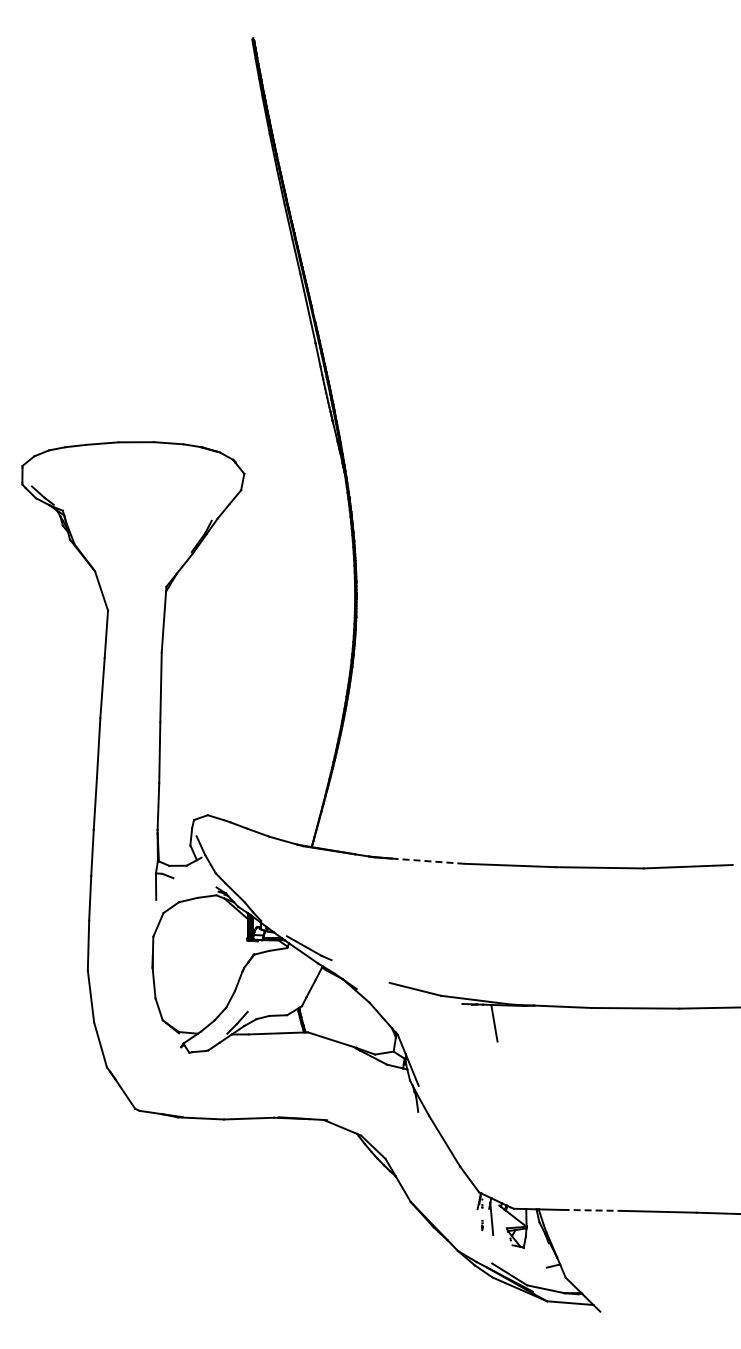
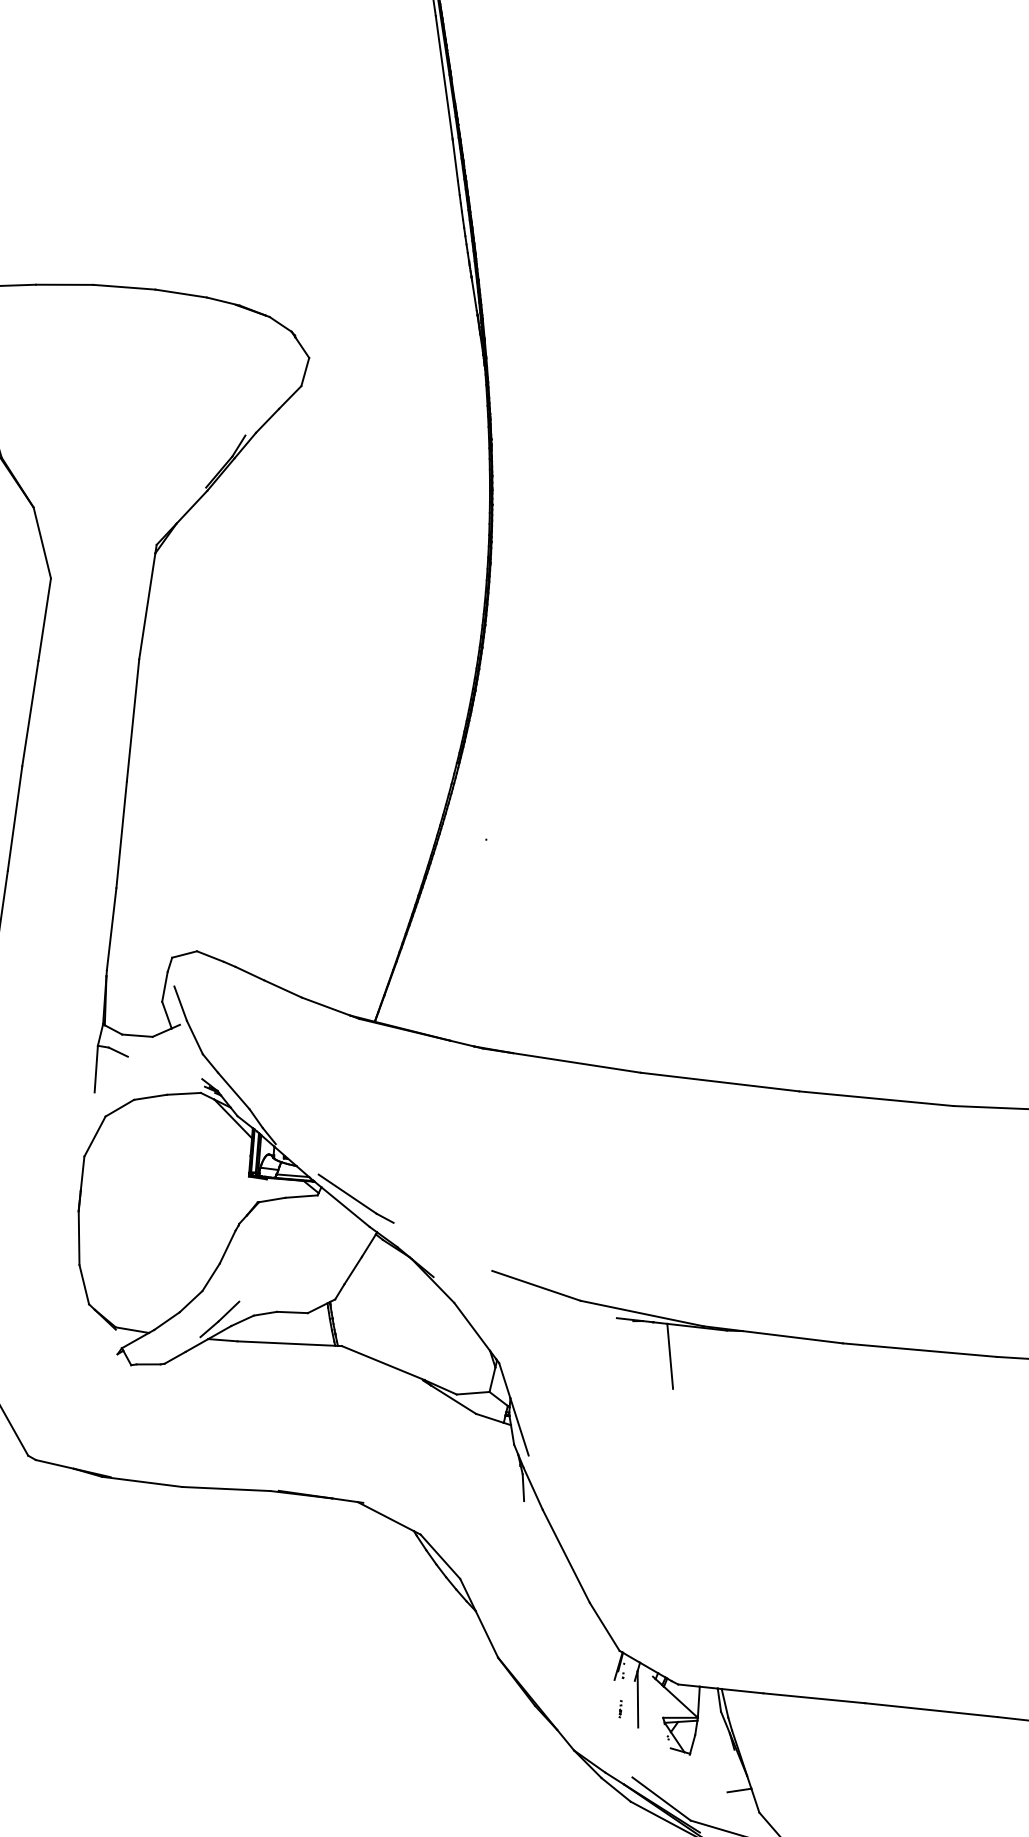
line: (428, 861) -> (577, 1063), dashed -> solid
line: (592, 1210) -> (815, 1698), dashed -> solid

